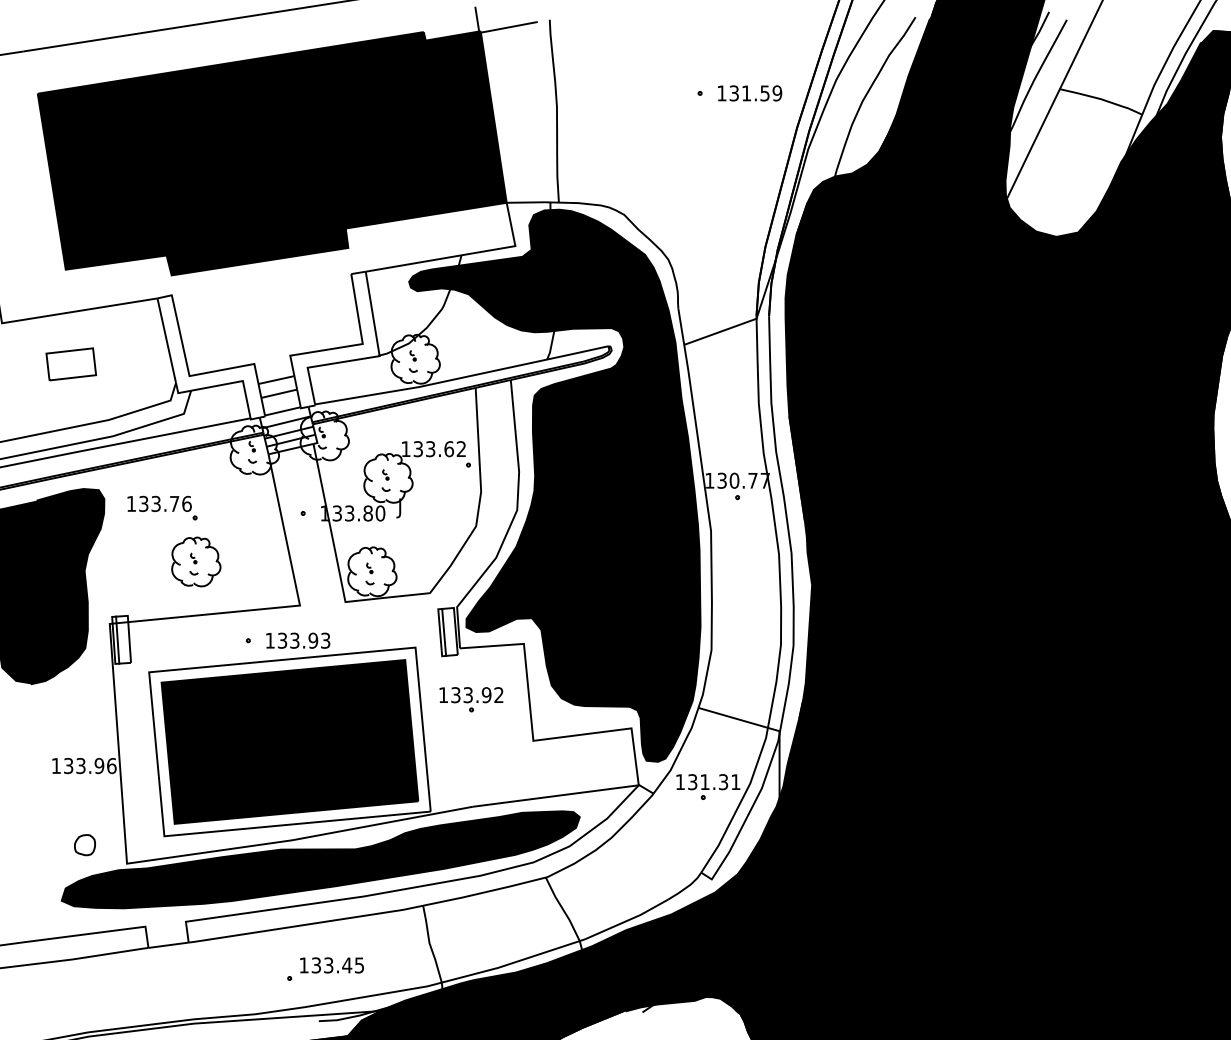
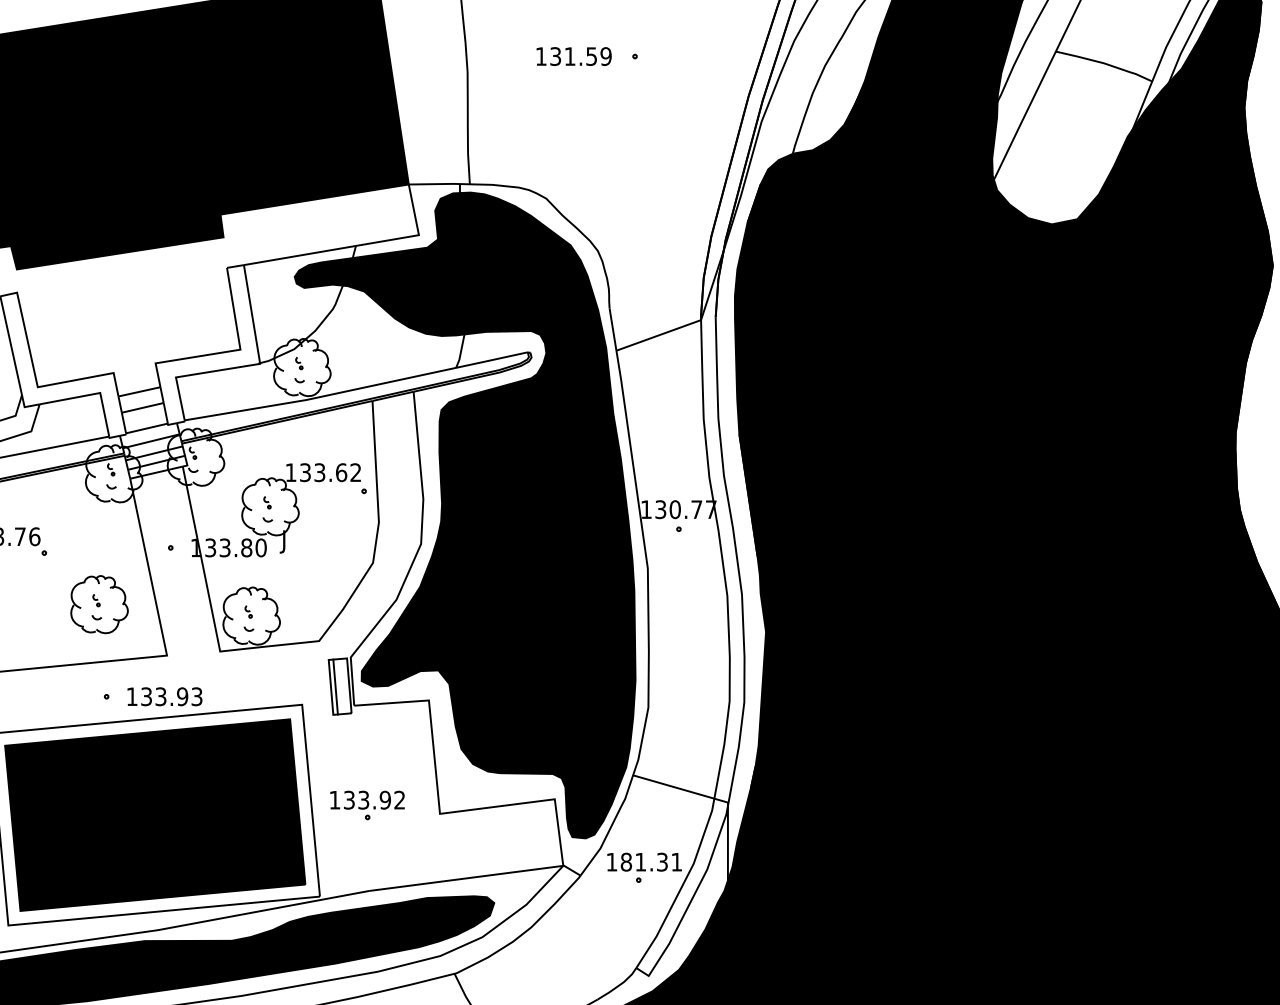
text: (750, 93) -> (574, 56), moved
part: (196, 561) -> (99, 604), moved
part: (471, 699) -> (367, 805), moved
text: (692, 782) -> (626, 862), 131.31 -> 181.31

